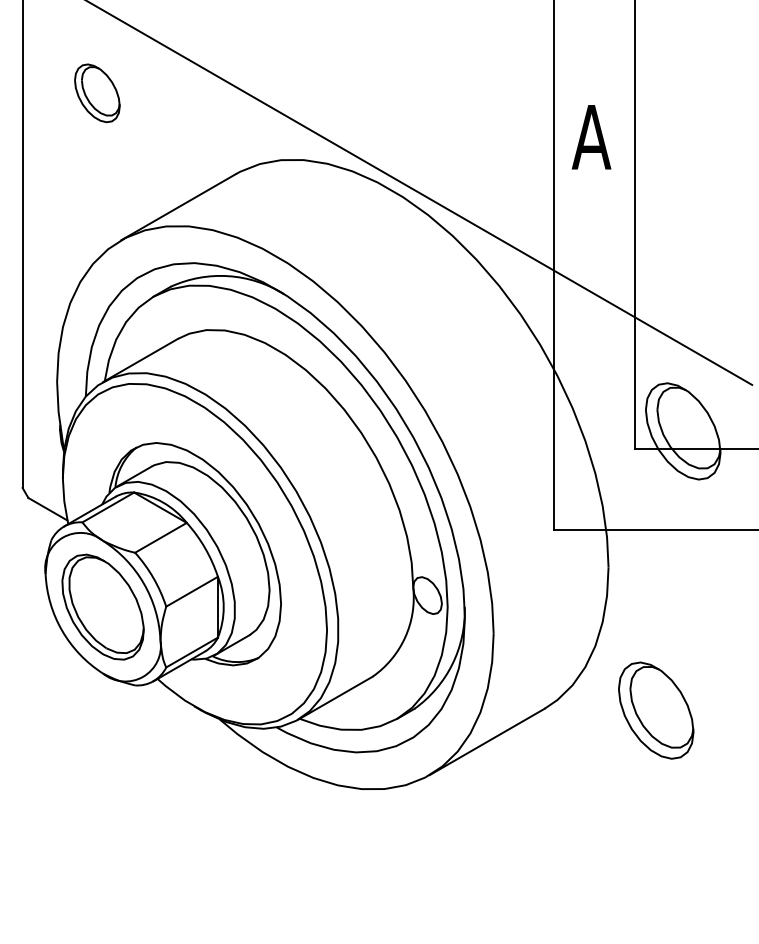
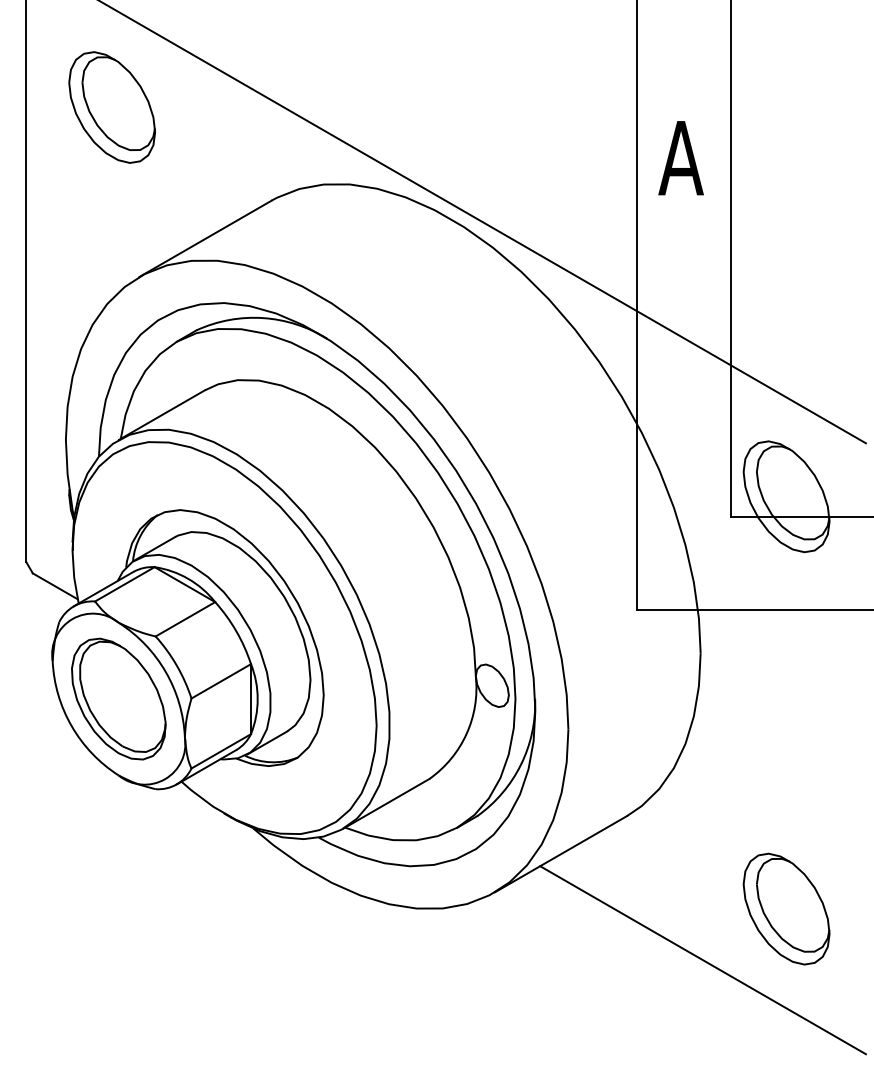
part: (97, 93) -> (112, 107), size x1.67
part: (656, 710) -> (786, 908), moved
line: (610, 833) -> (702, 959), added

